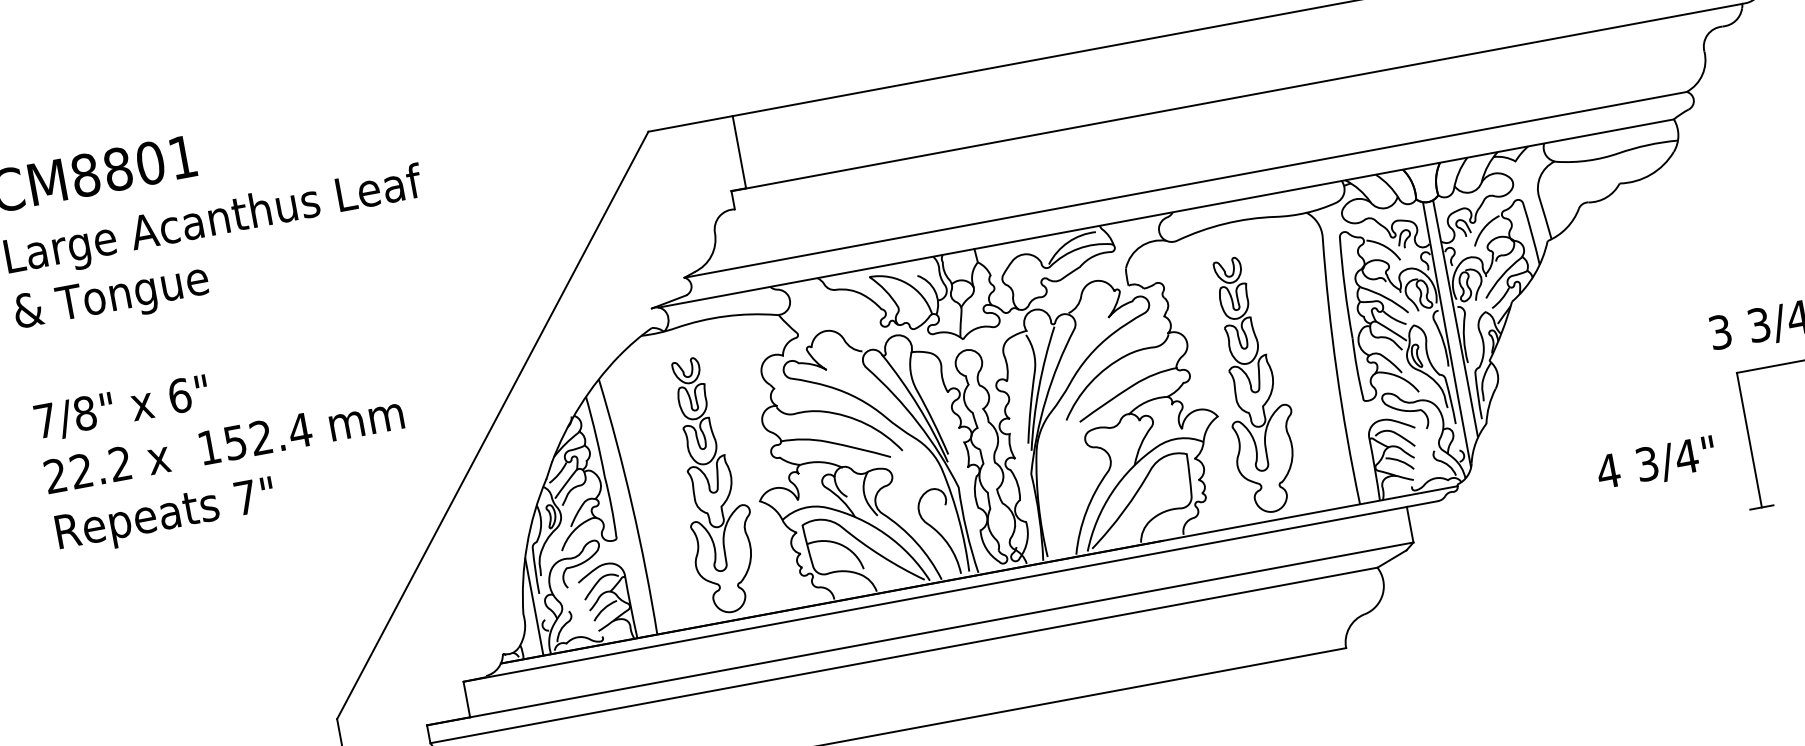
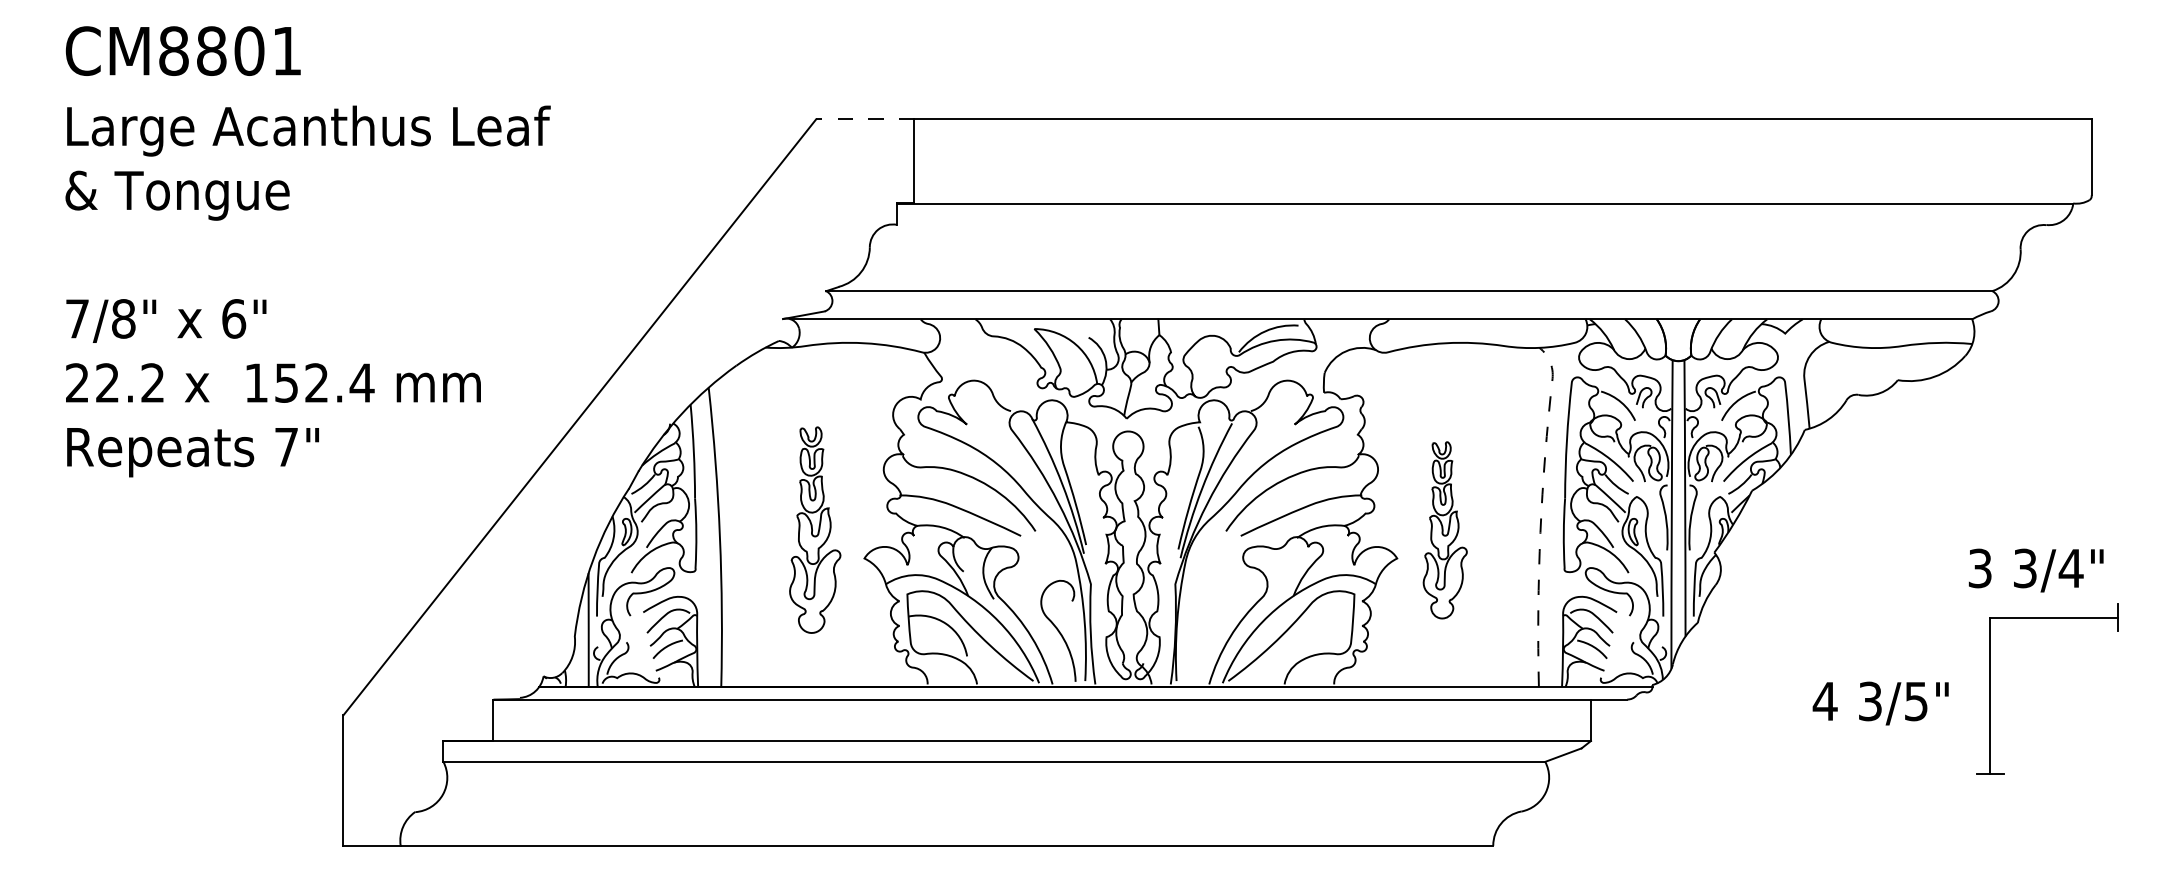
line: (690, 124) -> (864, 119), solid -> dashed
line: (1333, 350) -> (1541, 508), solid -> dashed
part: (1254, 384) -> (1445, 530), size x0.6
text: (1686, 456) -> (1915, 701), 3/4" -> 3/5"
part: (713, 484) -> (815, 529), size x0.7

